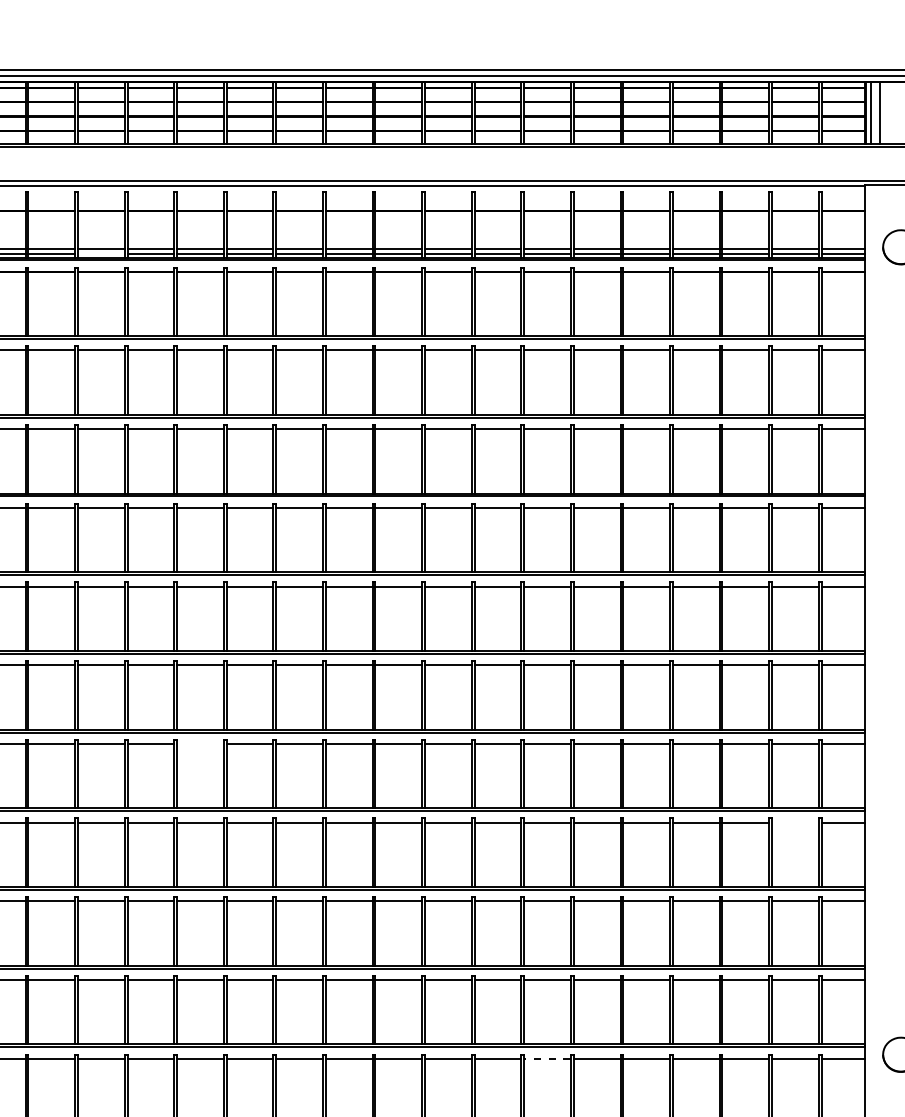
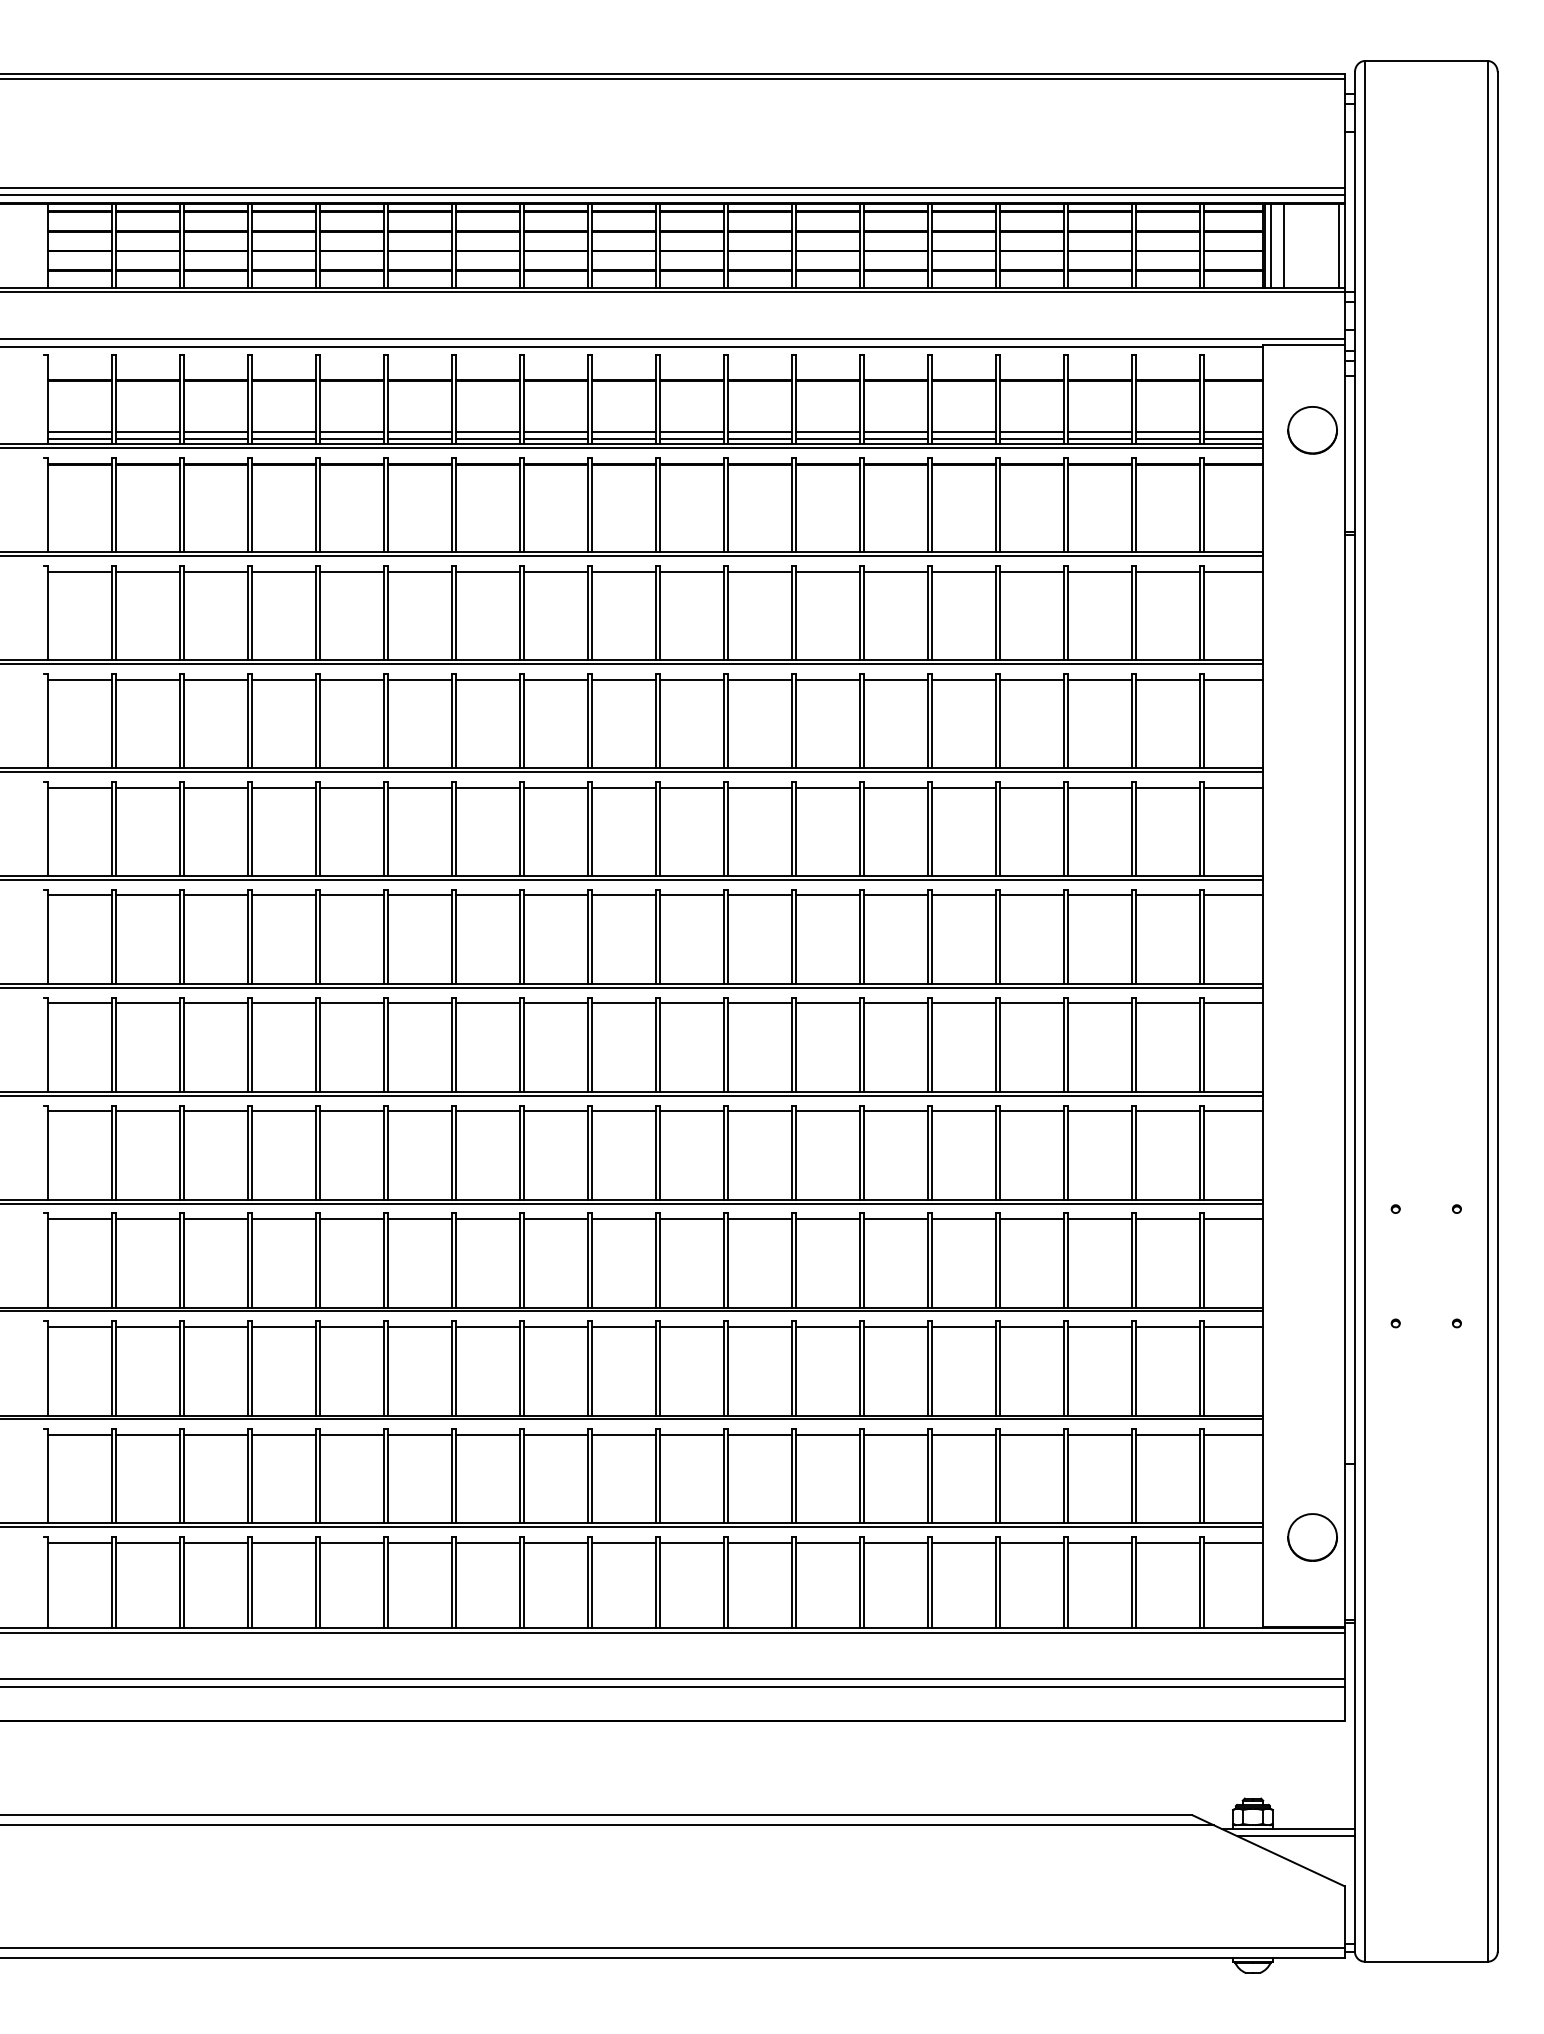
line: (101, 254) -> (216, 439), added
line: (200, 744) -> (352, 1111), added
line: (795, 822) -> (1167, 1219), added
line: (547, 1058) -> (827, 1542), dashed -> solid

